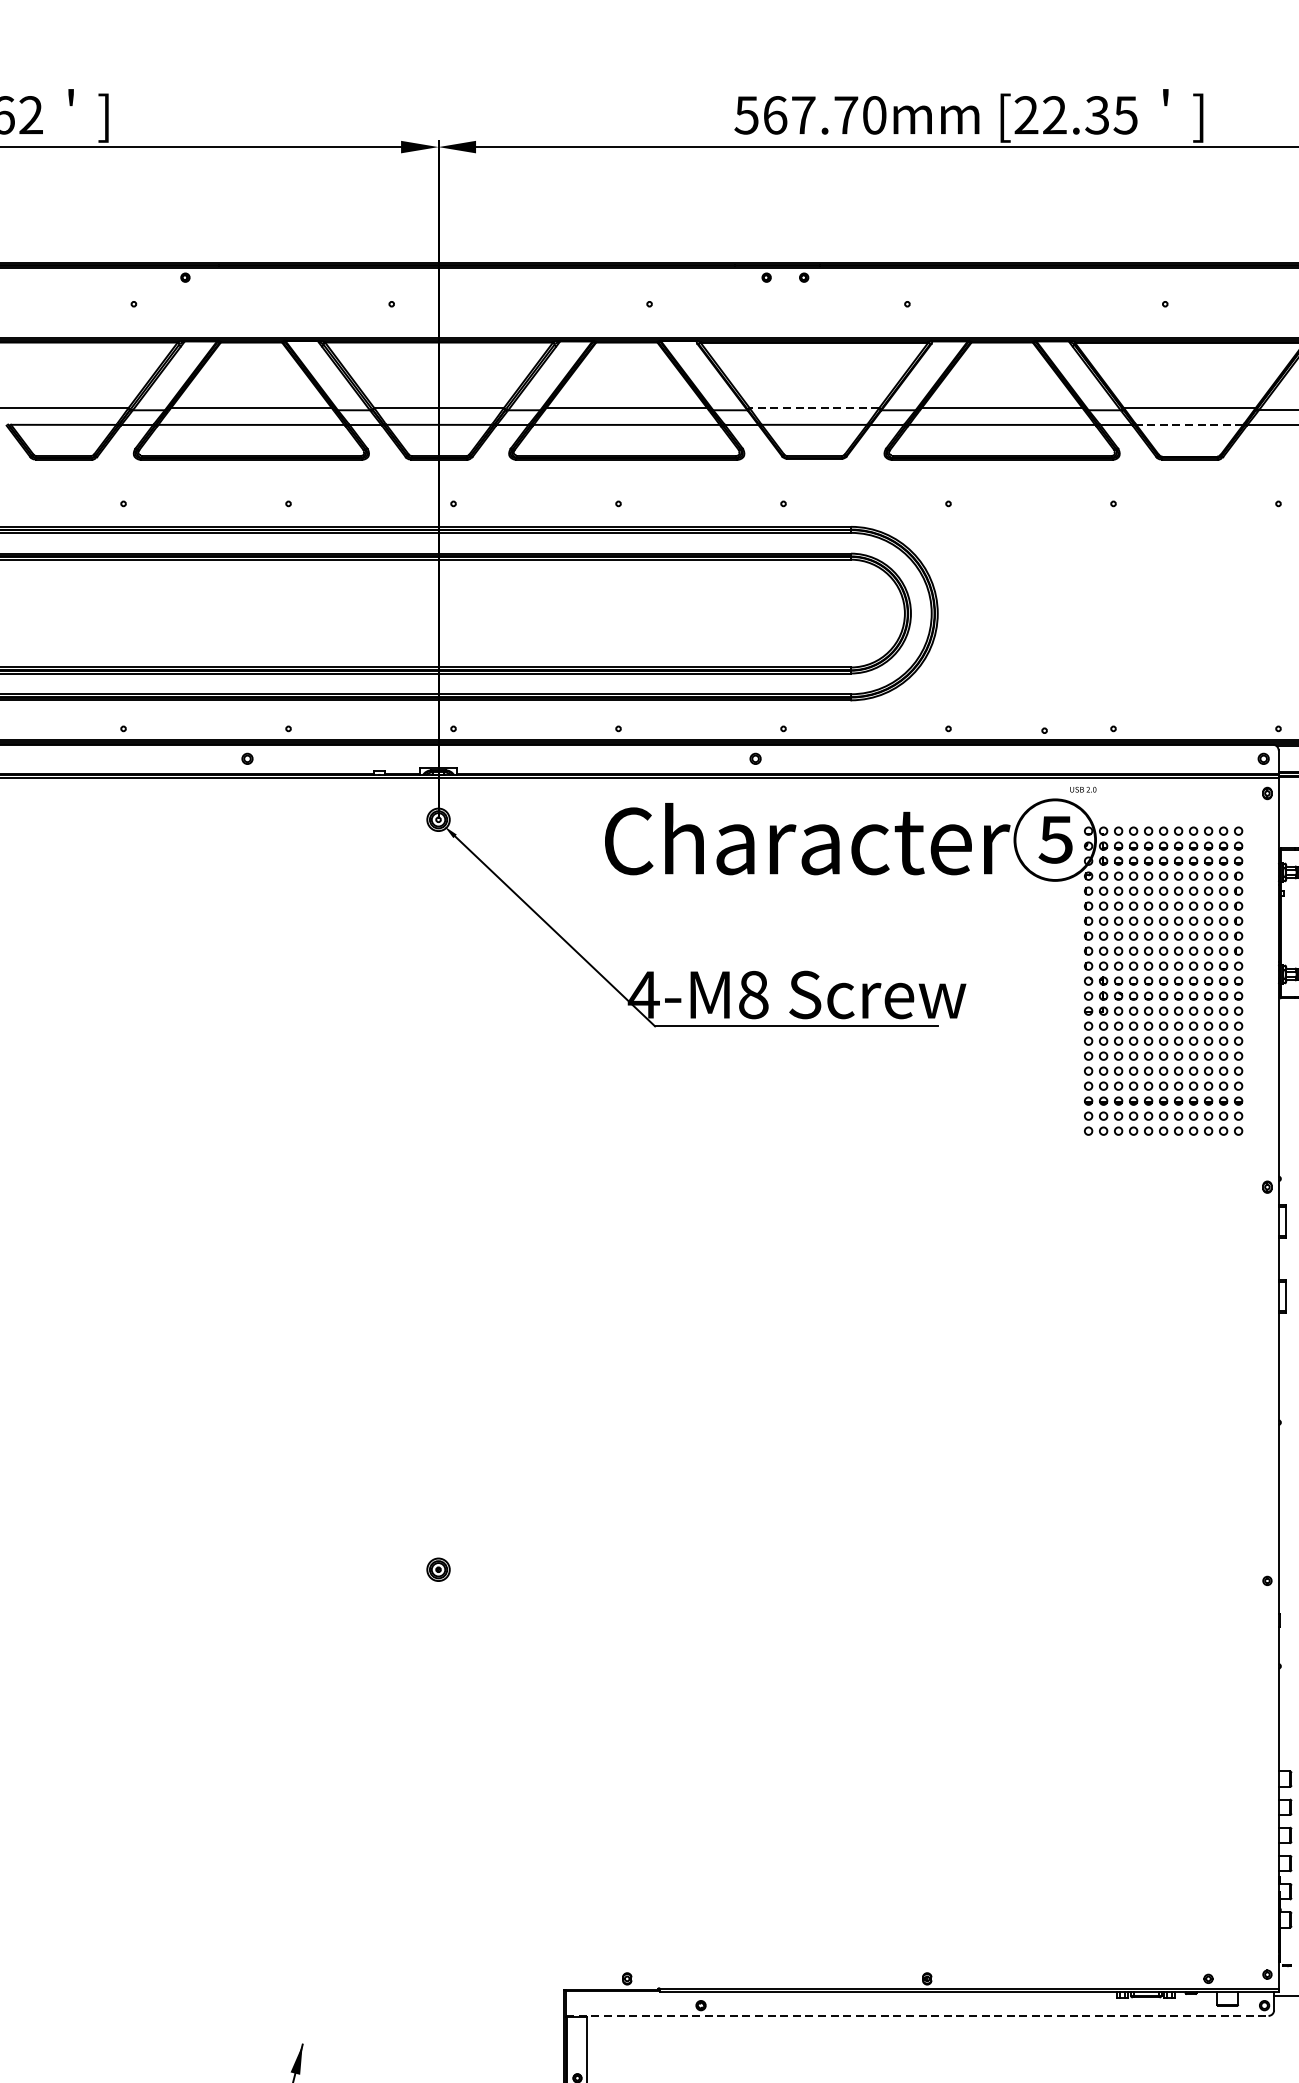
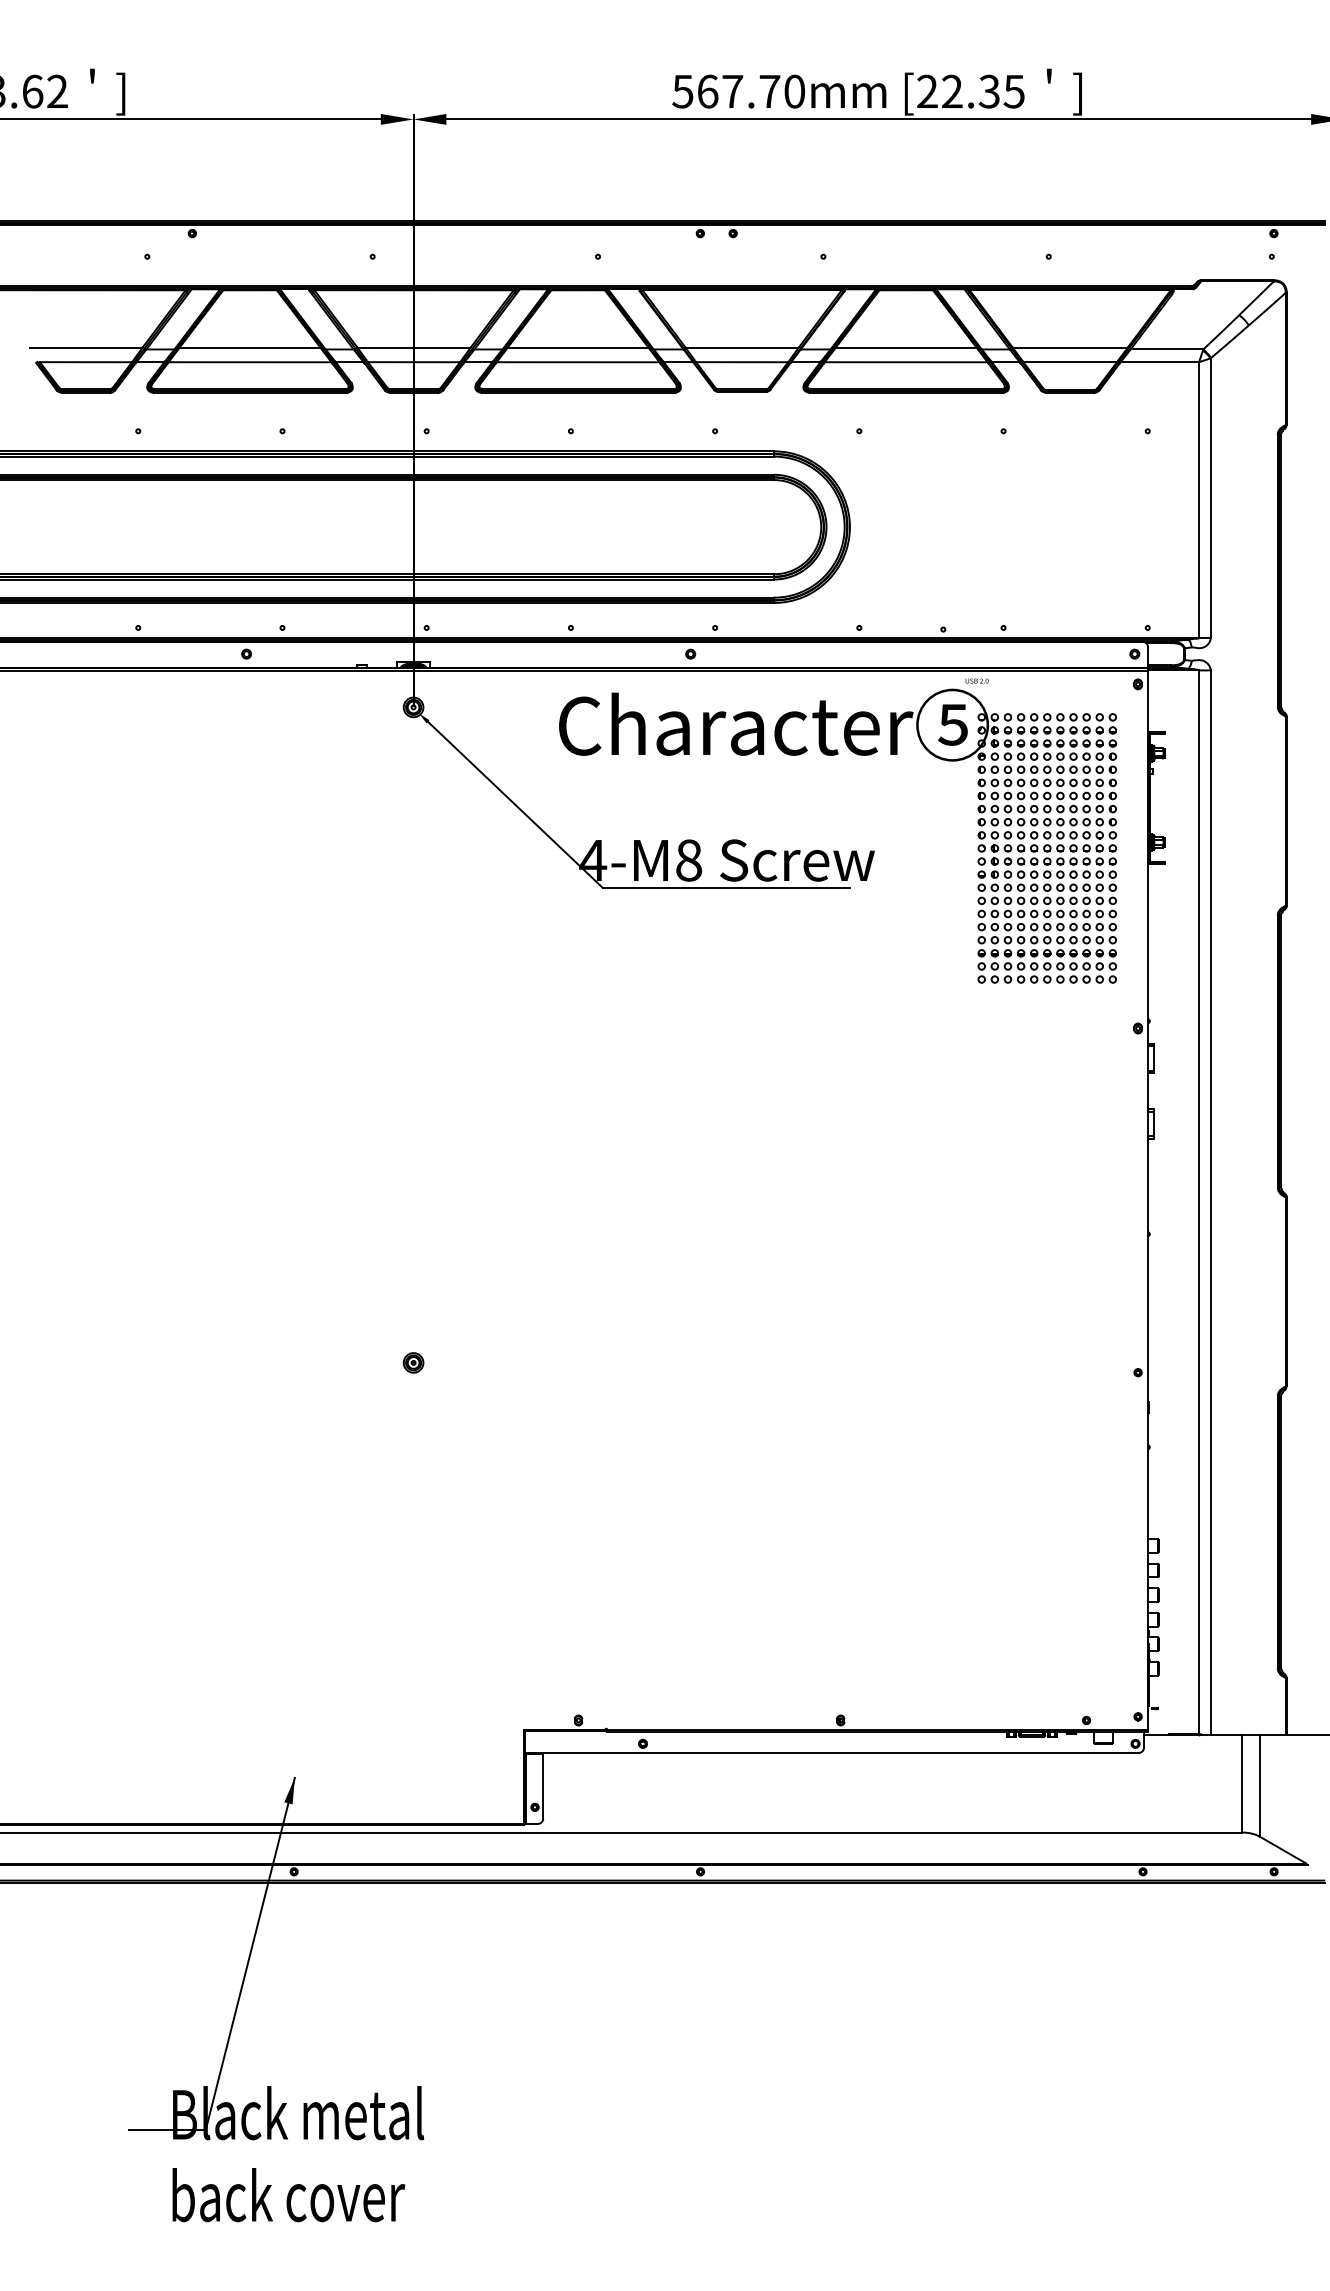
line: (813, 408) -> (741, 347), dashed -> solid
line: (1190, 425) -> (1070, 362), dashed -> solid
line: (917, 2015) -> (832, 1752), dashed -> solid

